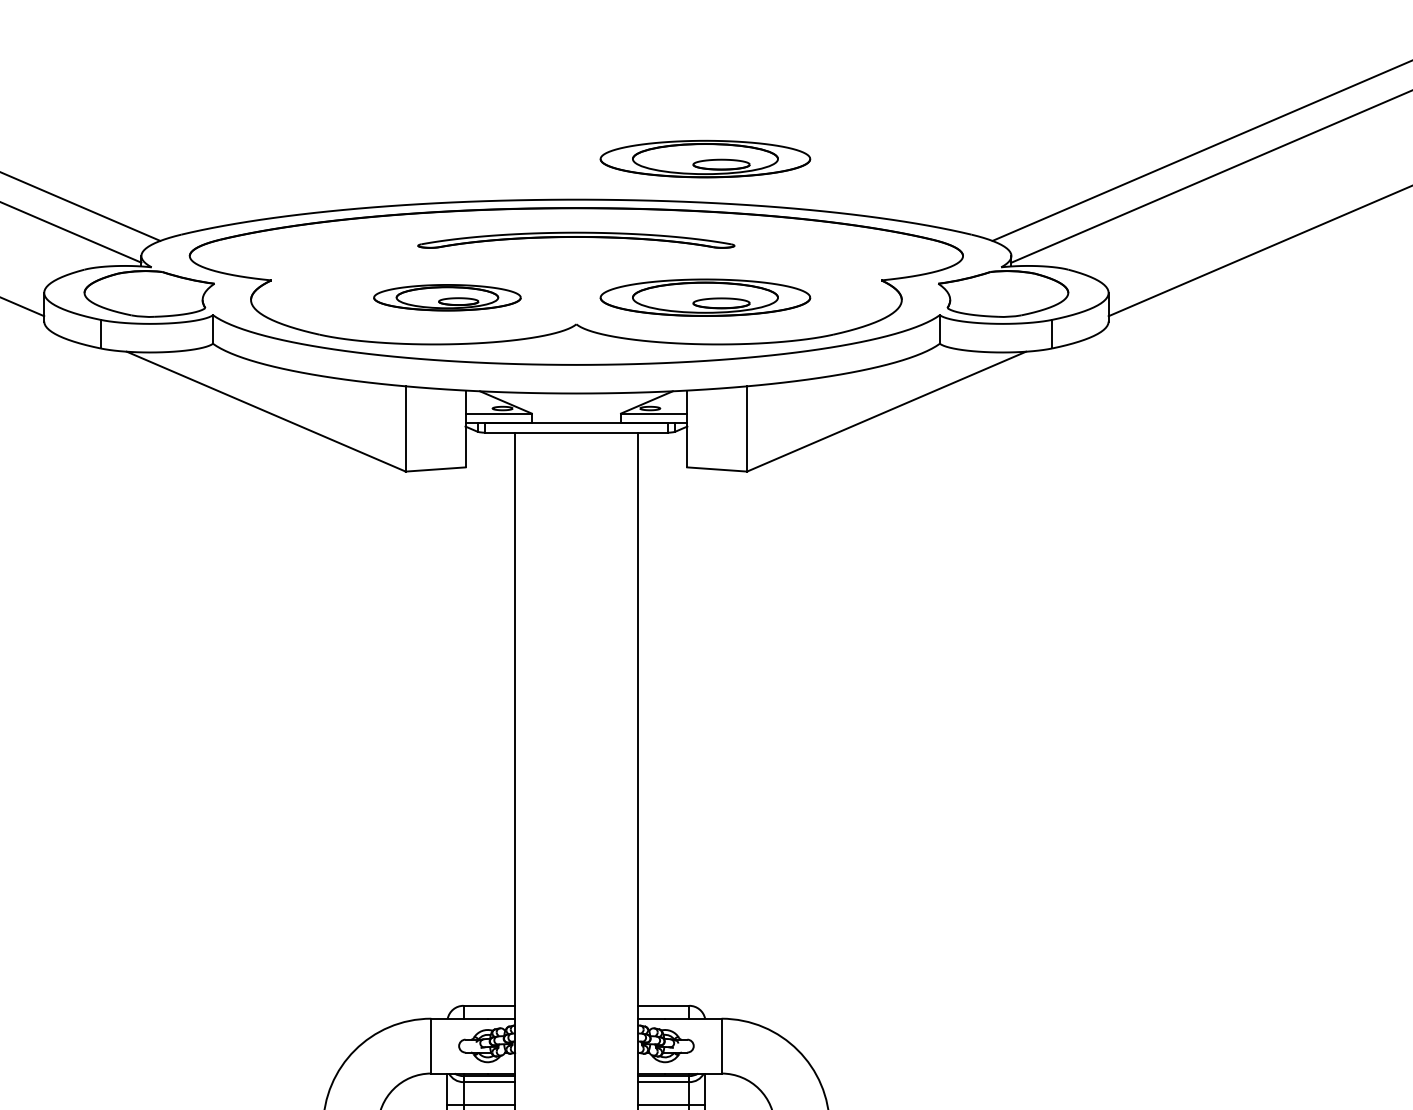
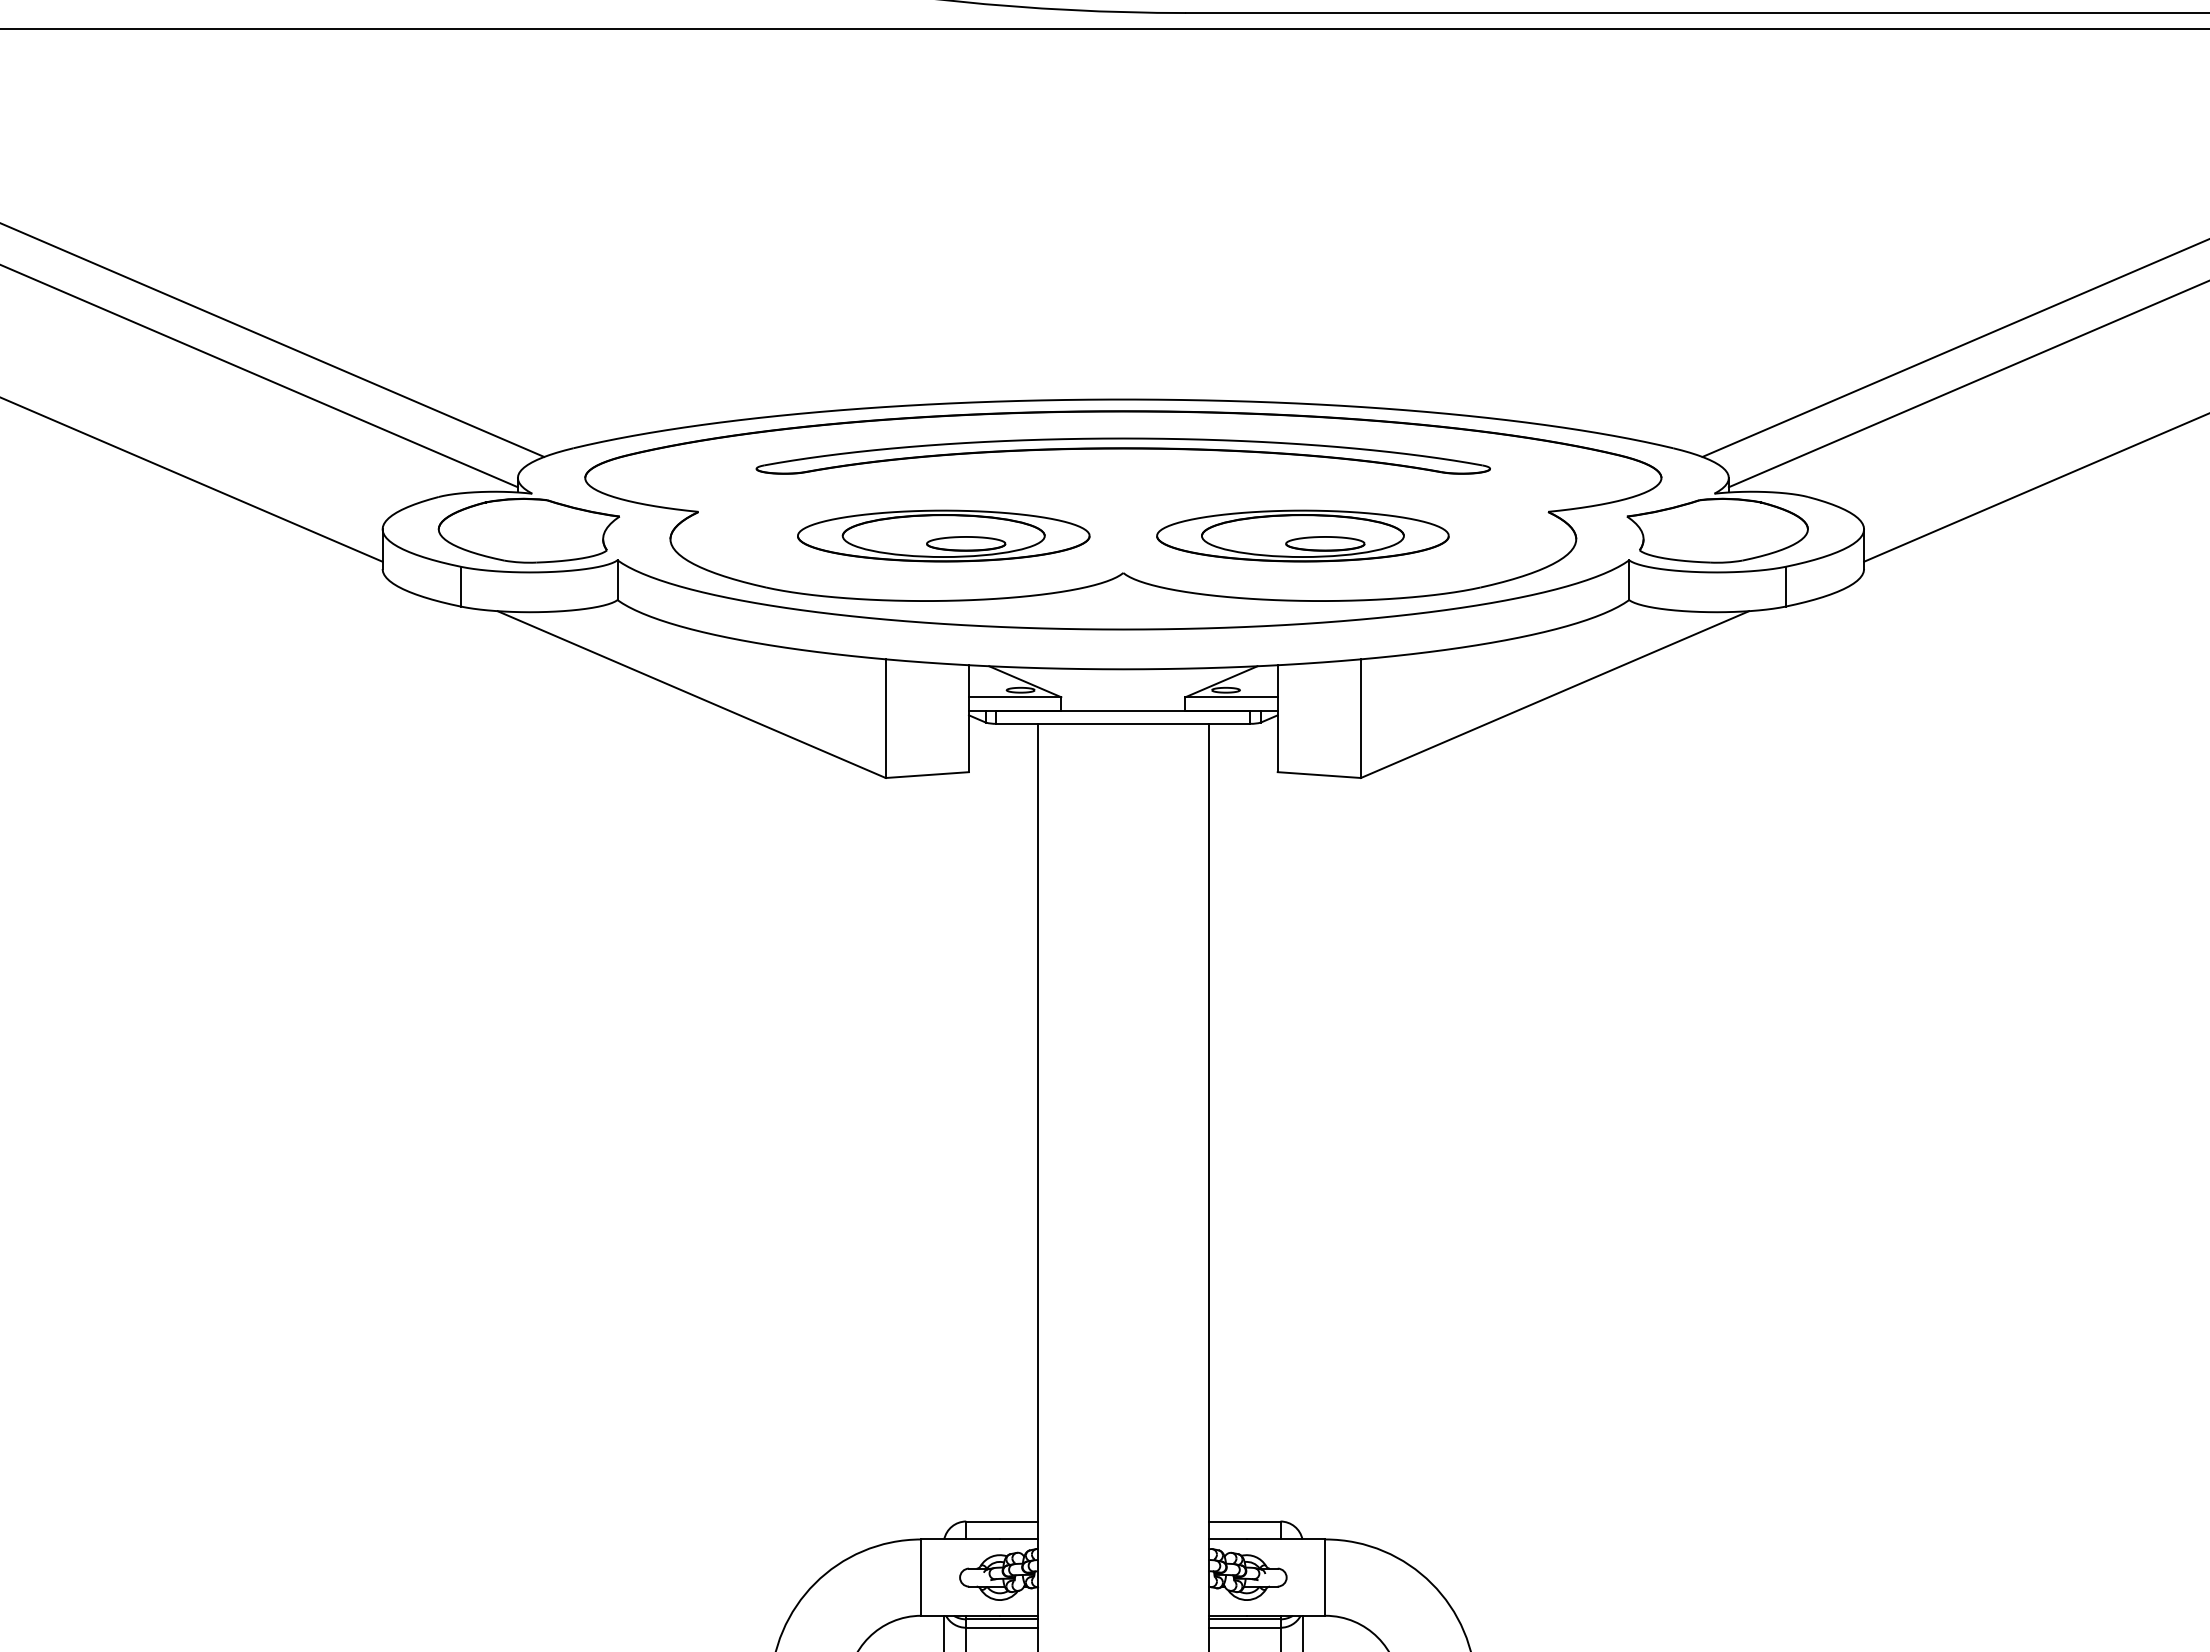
part: (705, 158) -> (1302, 342), removed
part: (575, 239) -> (1122, 455), size x1.67
part: (447, 297) -> (943, 535), size x1.43

